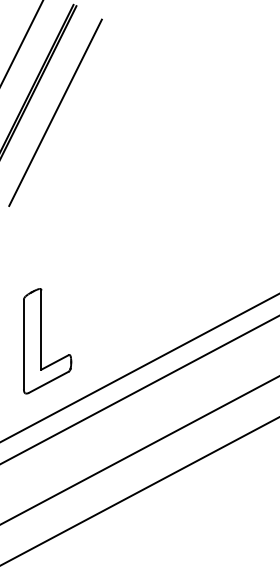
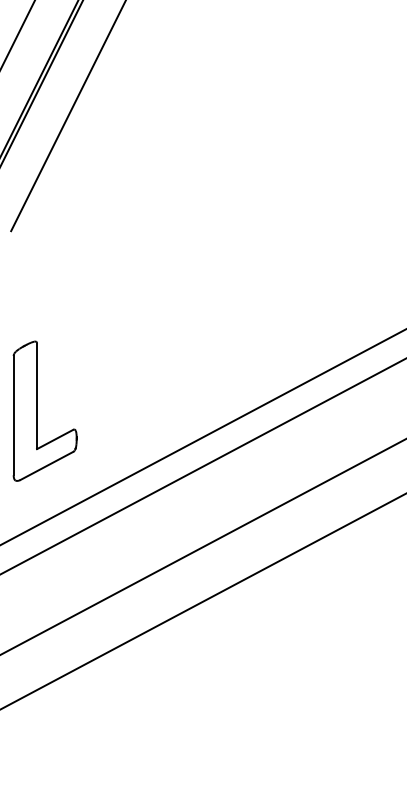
part: (41, 340) -> (37, 410), moved

